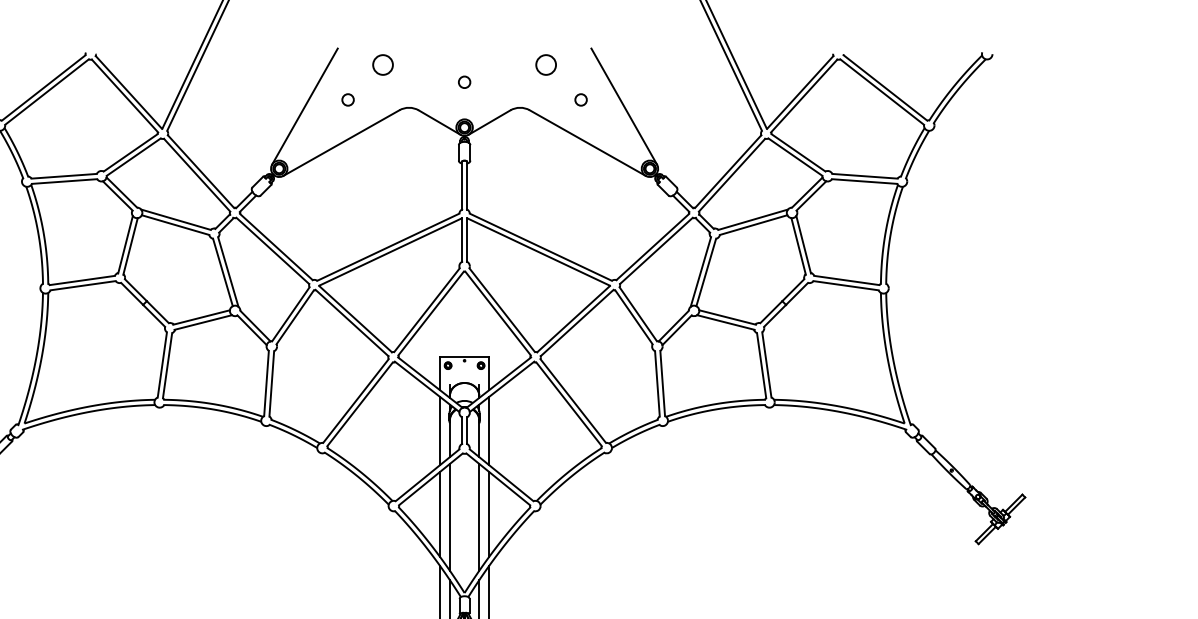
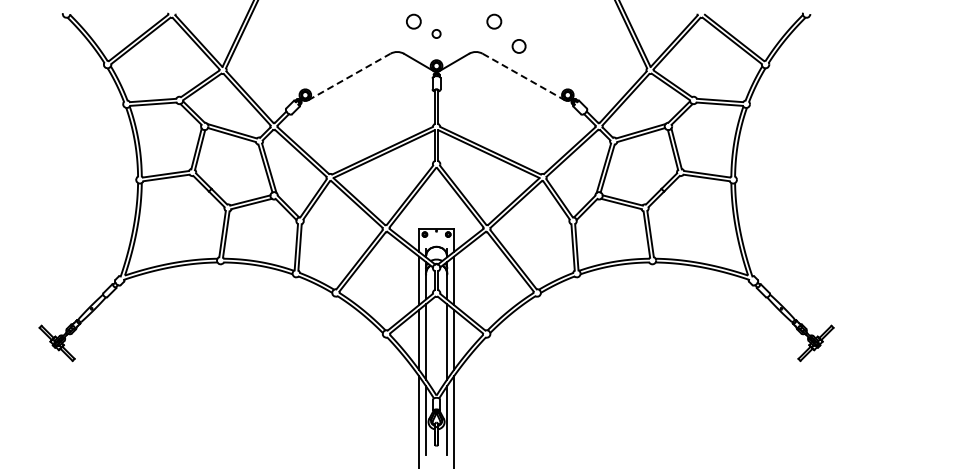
circle: (382, 64) -> (413, 21), moved
circle: (347, 100) -> (353, 46), removed
circle: (580, 100) -> (518, 46), size x1.6
line: (304, 107) -> (323, 51), removed
line: (624, 107) -> (549, 51), removed
line: (341, 142) -> (349, 76), solid -> dashed
line: (588, 143) -> (524, 77), solid -> dashed

